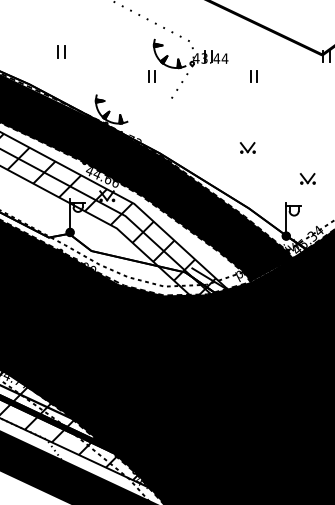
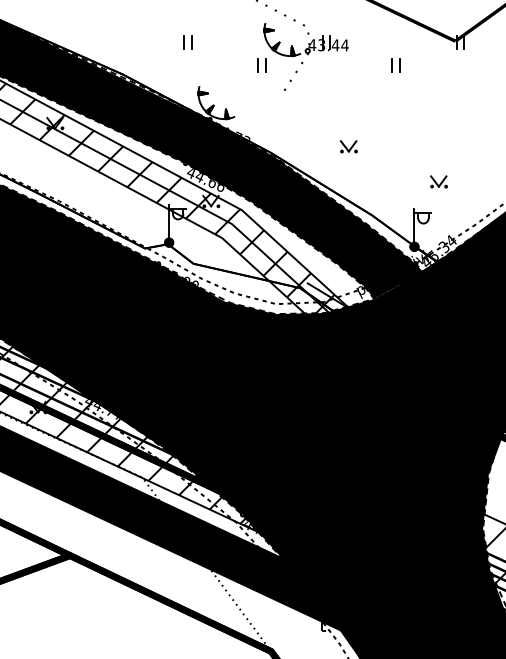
part: (61, 51) -> (187, 42), moved
part: (253, 76) -> (395, 65), moved
part: (247, 147) -> (348, 146), moved

